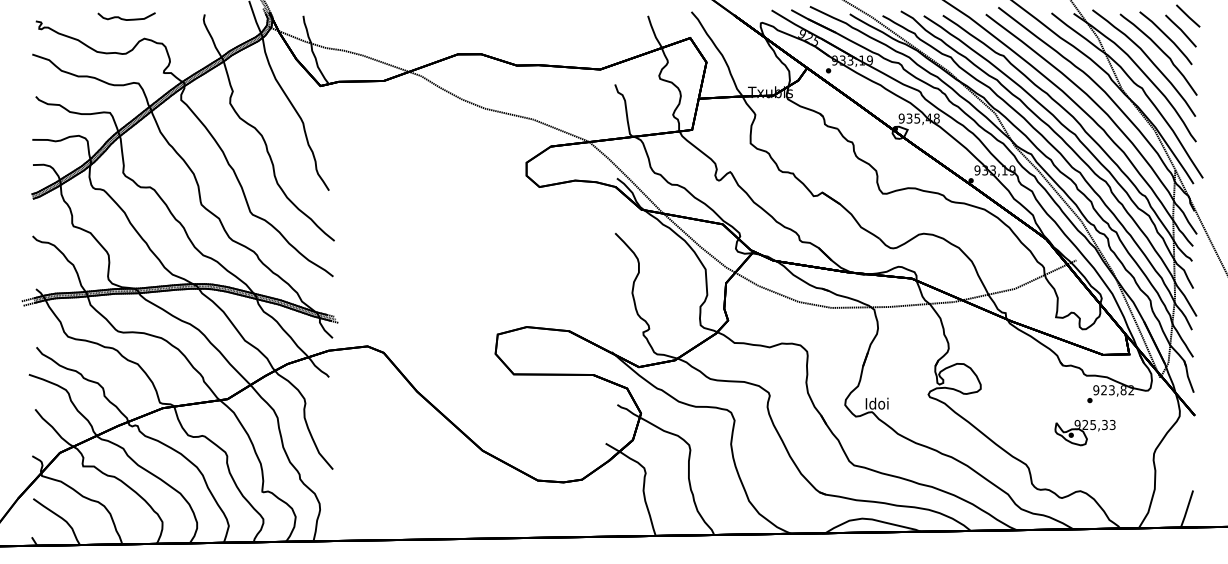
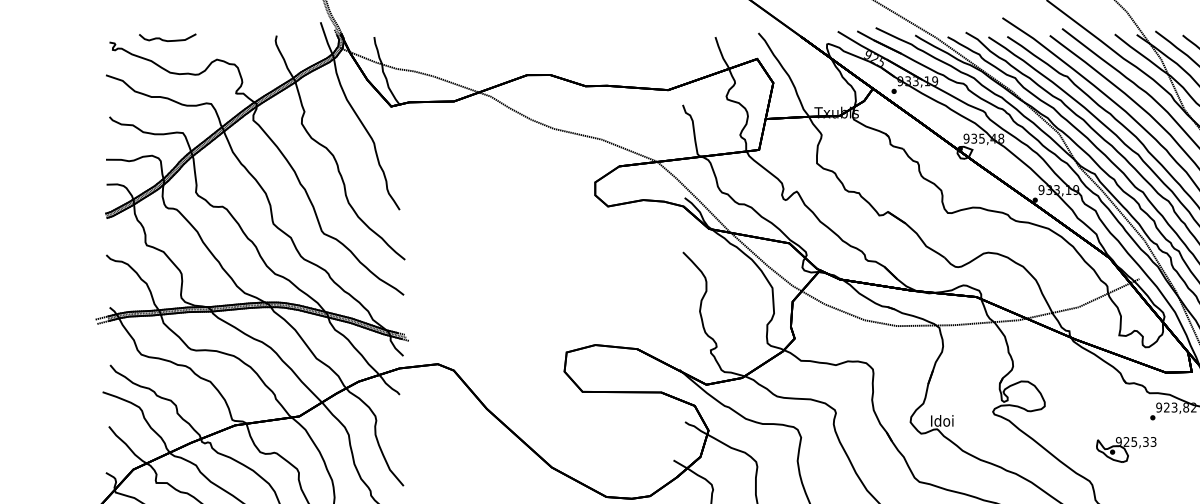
curve: (125, 18) -> (166, 39), moved
part: (1084, 432) -> (1125, 449), moved

